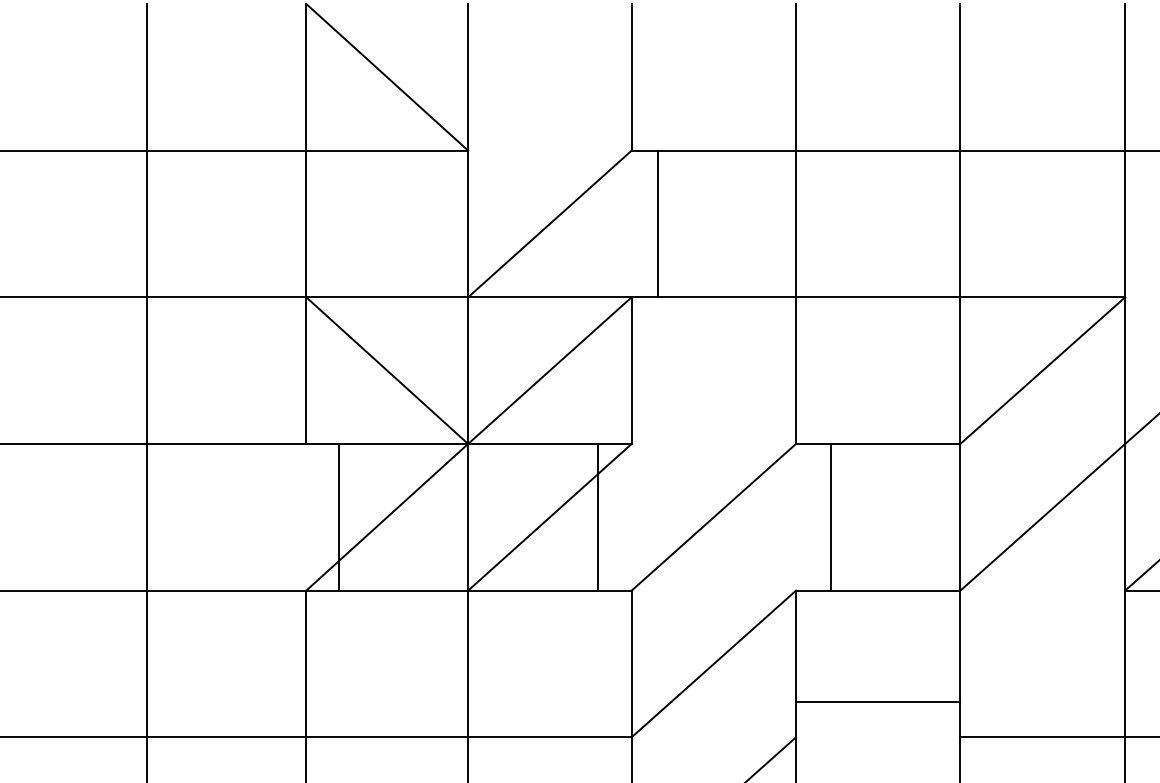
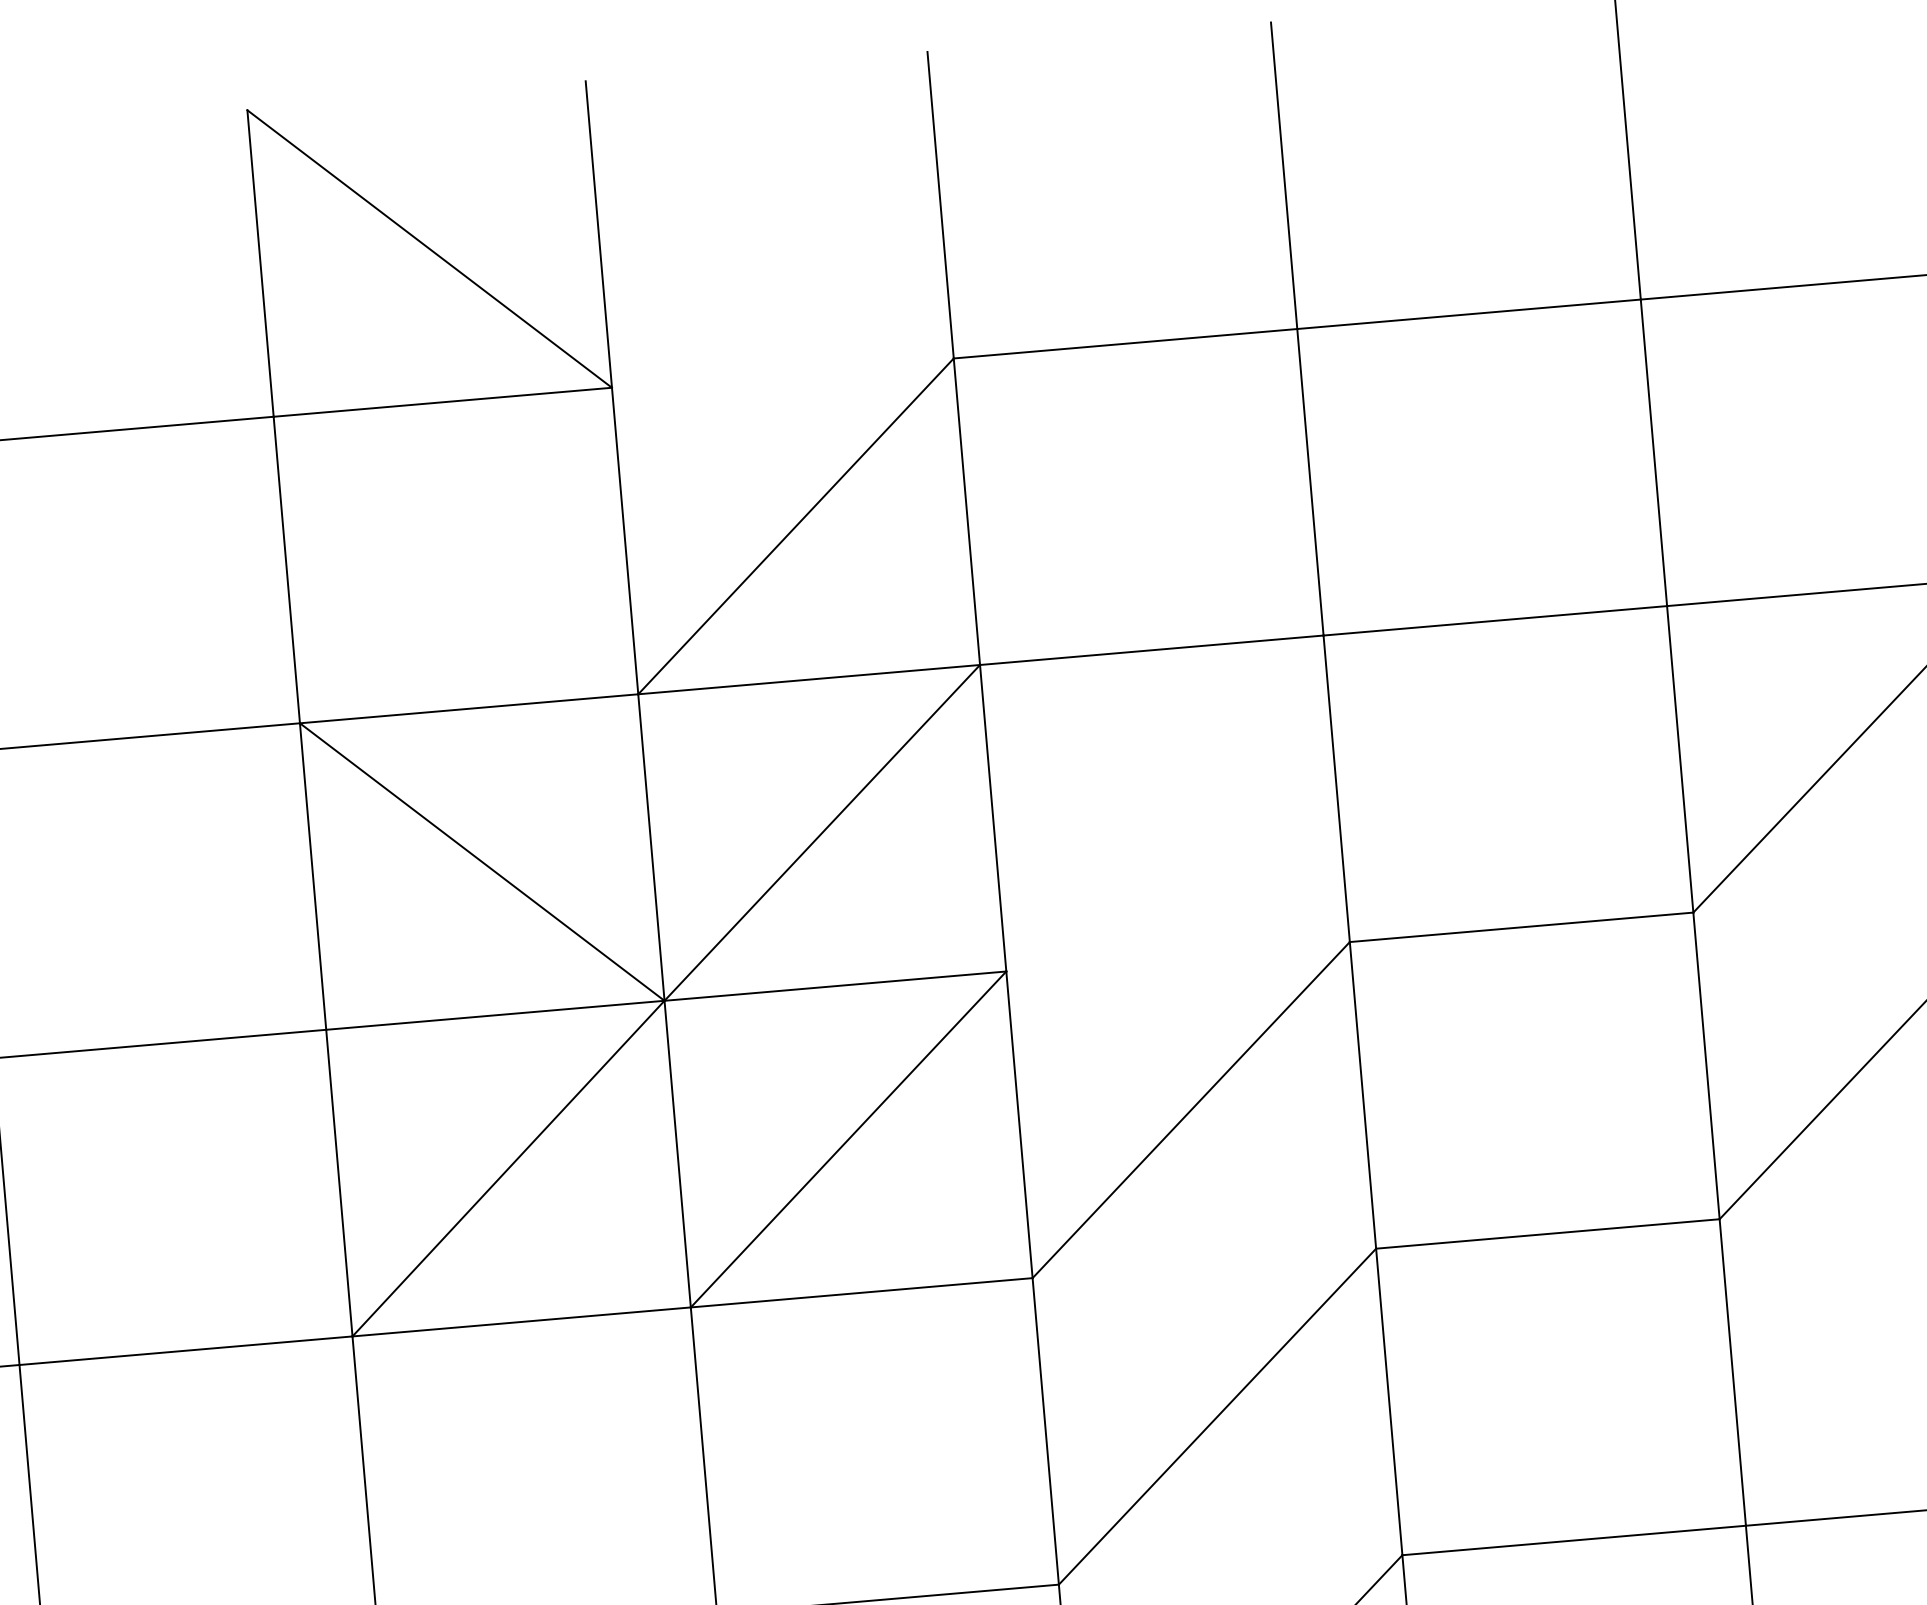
line: (657, 223) -> (966, 510), moved
line: (339, 516) -> (339, 1181), moved
line: (597, 516) -> (1018, 1123), moved
line: (831, 516) -> (1363, 1093), moved
line: (878, 702) -> (1574, 1540), moved

